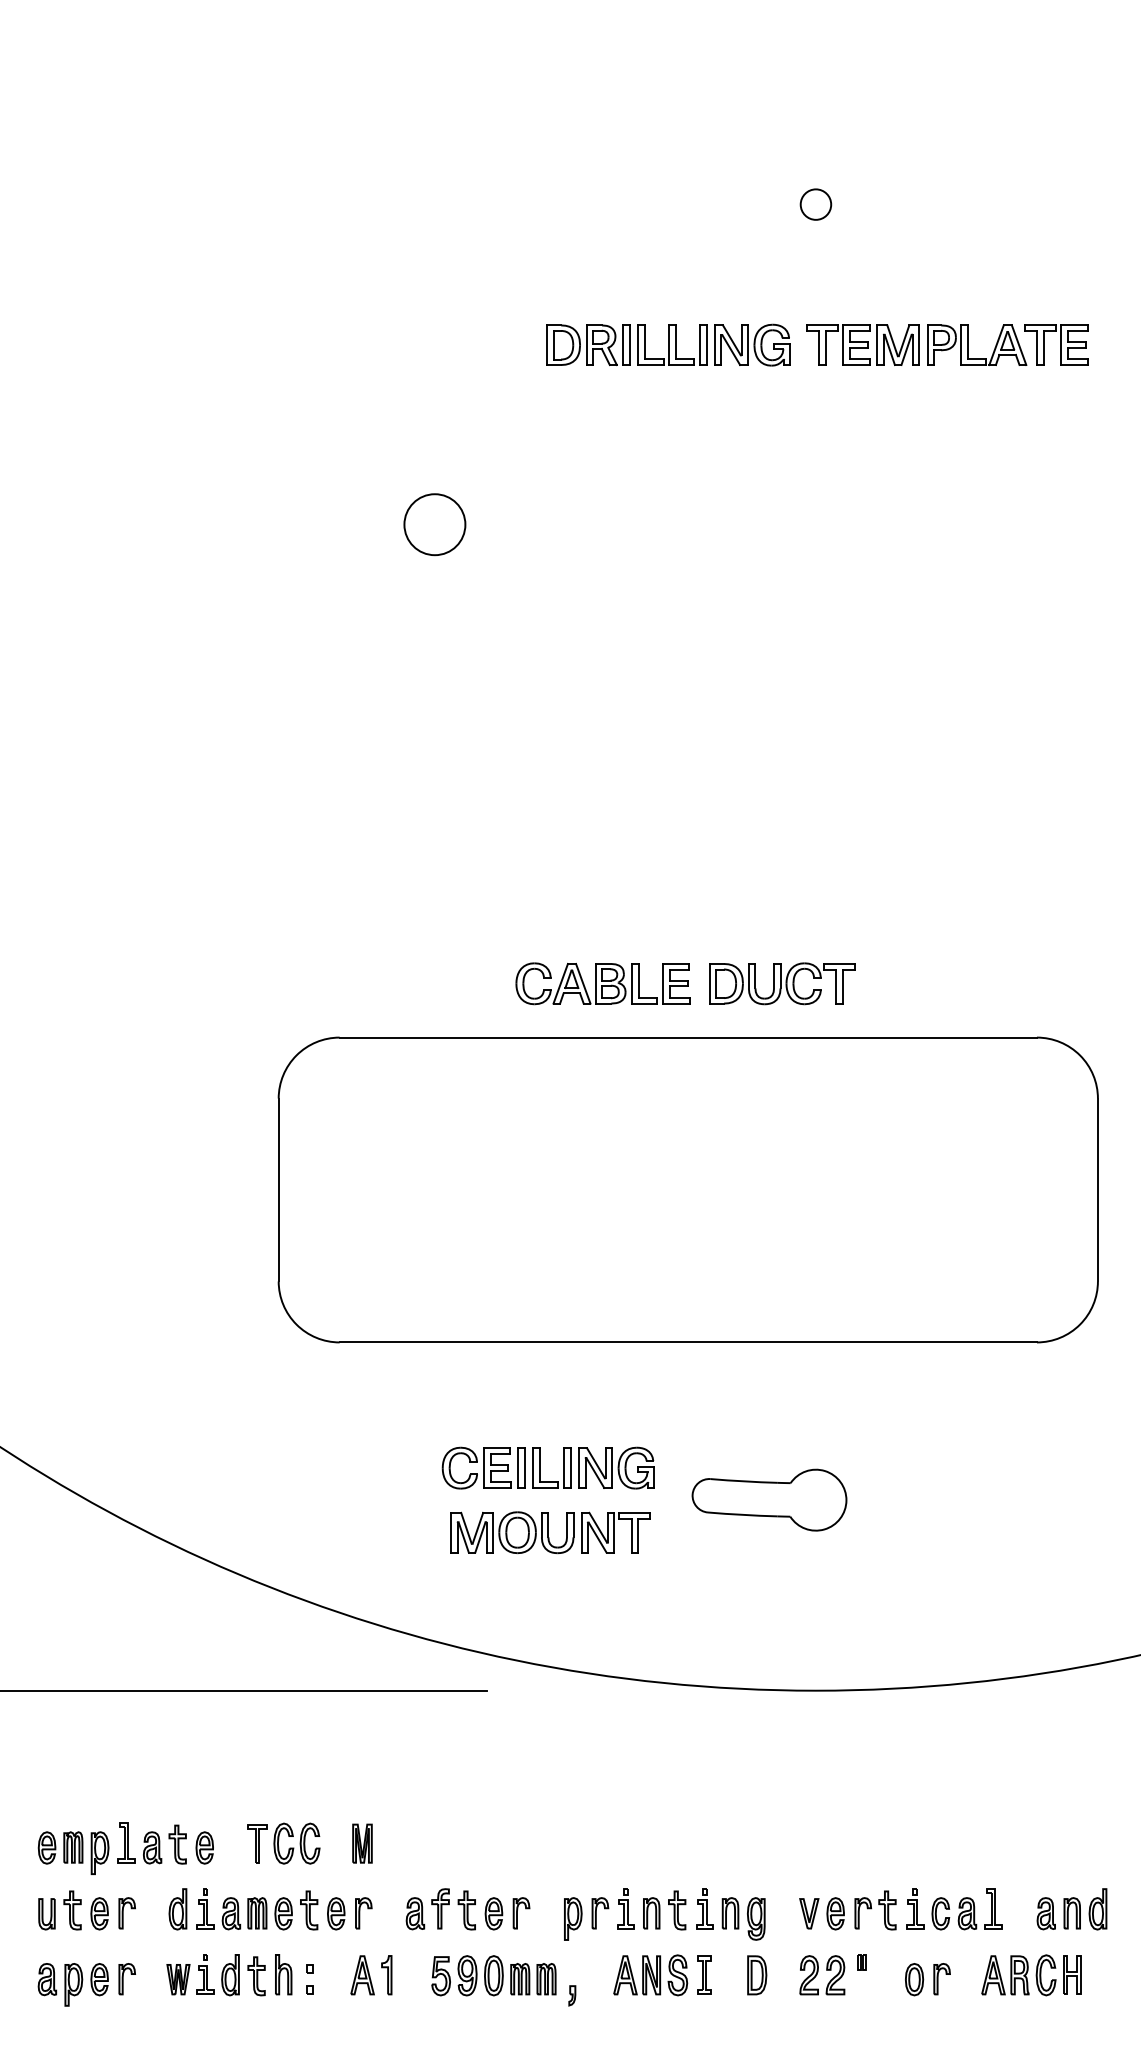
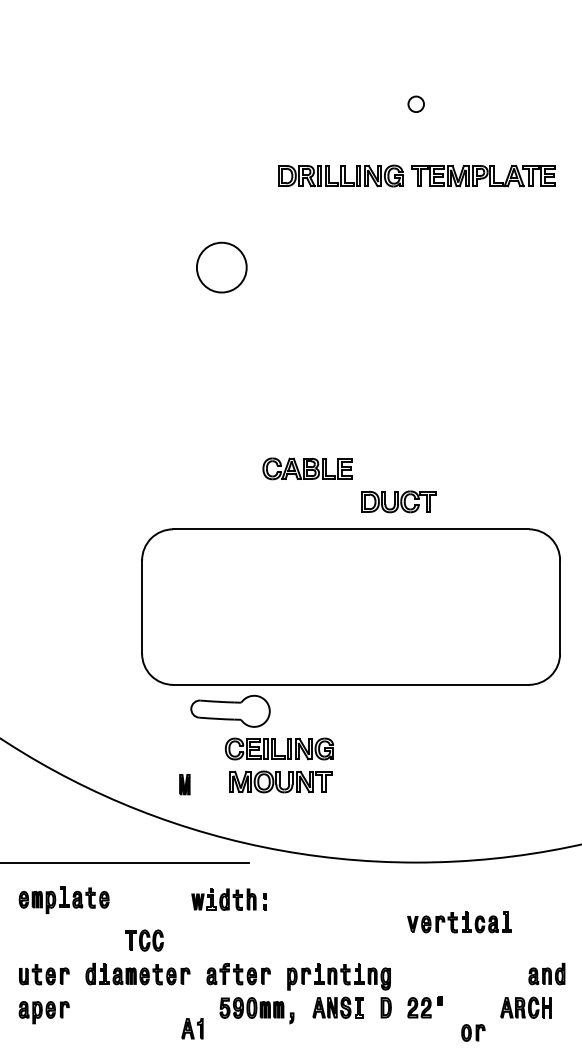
circle: (434, 524) -> (221, 267), size x1.6
part: (602, 983) -> (307, 468), moved
part: (769, 1498) -> (230, 710), moved
part: (361, 1843) -> (184, 784), moved
part: (124, 1849) -> (63, 900), moved
part: (900, 1910) -> (459, 922), moved
part: (238, 1974) -> (228, 899), moved
part: (371, 1974) -> (192, 1028), moved
part: (928, 1978) -> (473, 1032), moved

